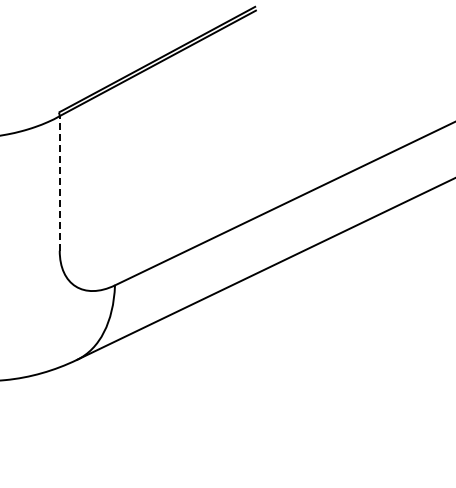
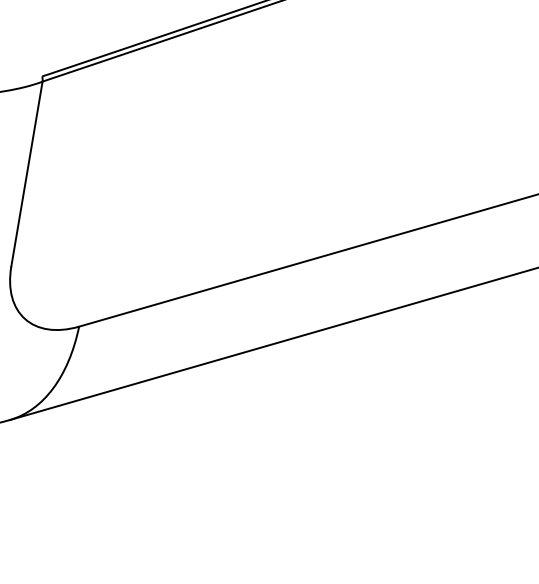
line: (59, 182) -> (26, 172), dashed -> solid

